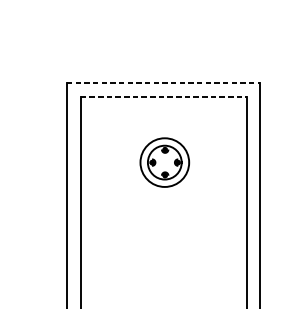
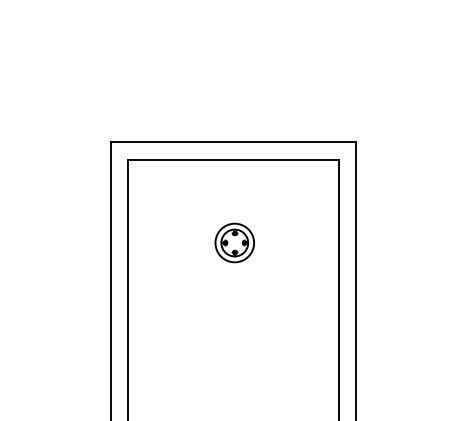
line: (163, 83) -> (233, 142), dashed -> solid
line: (163, 96) -> (233, 159), dashed -> solid
part: (164, 162) -> (234, 242), size x0.62

